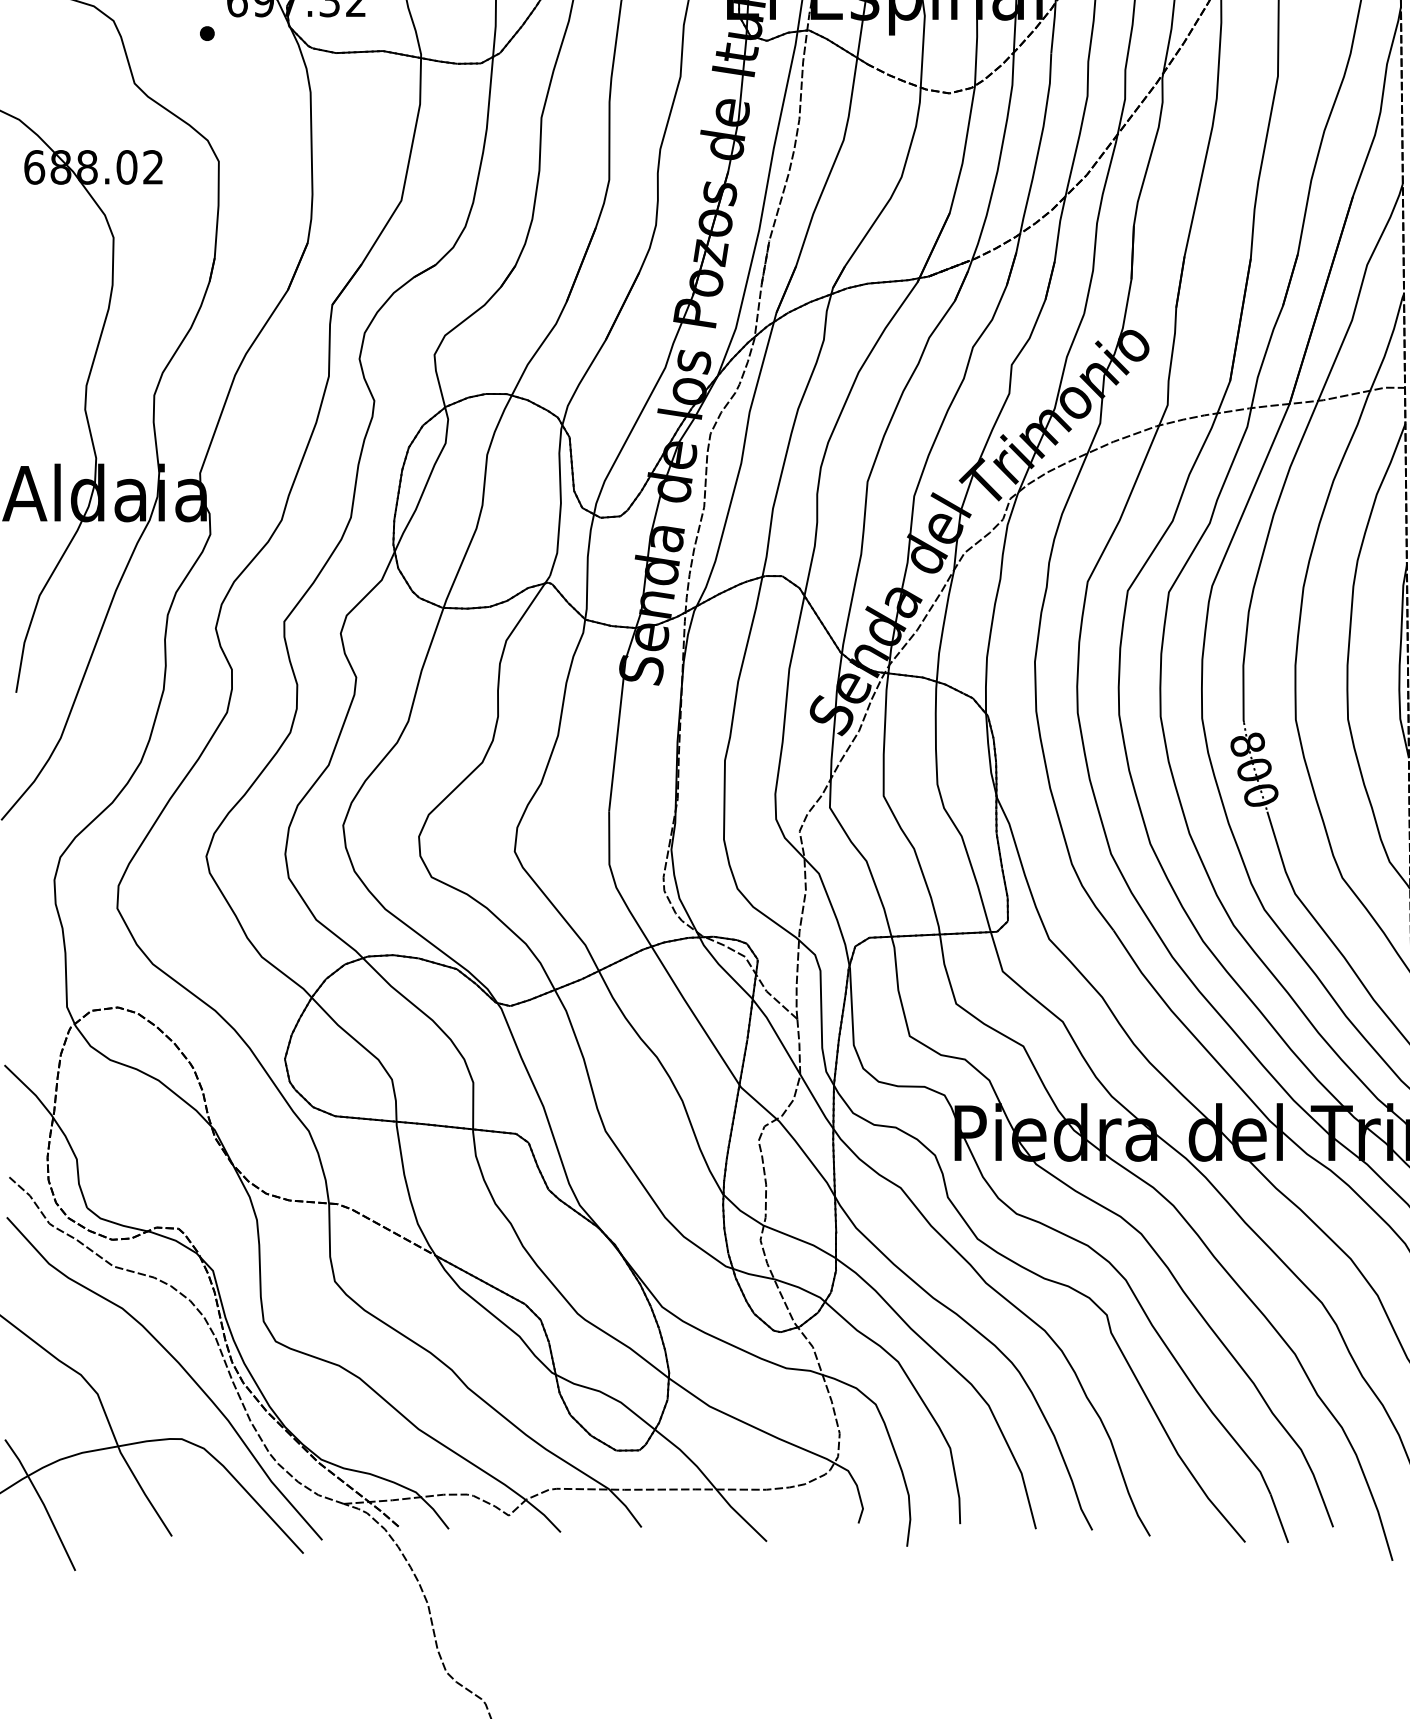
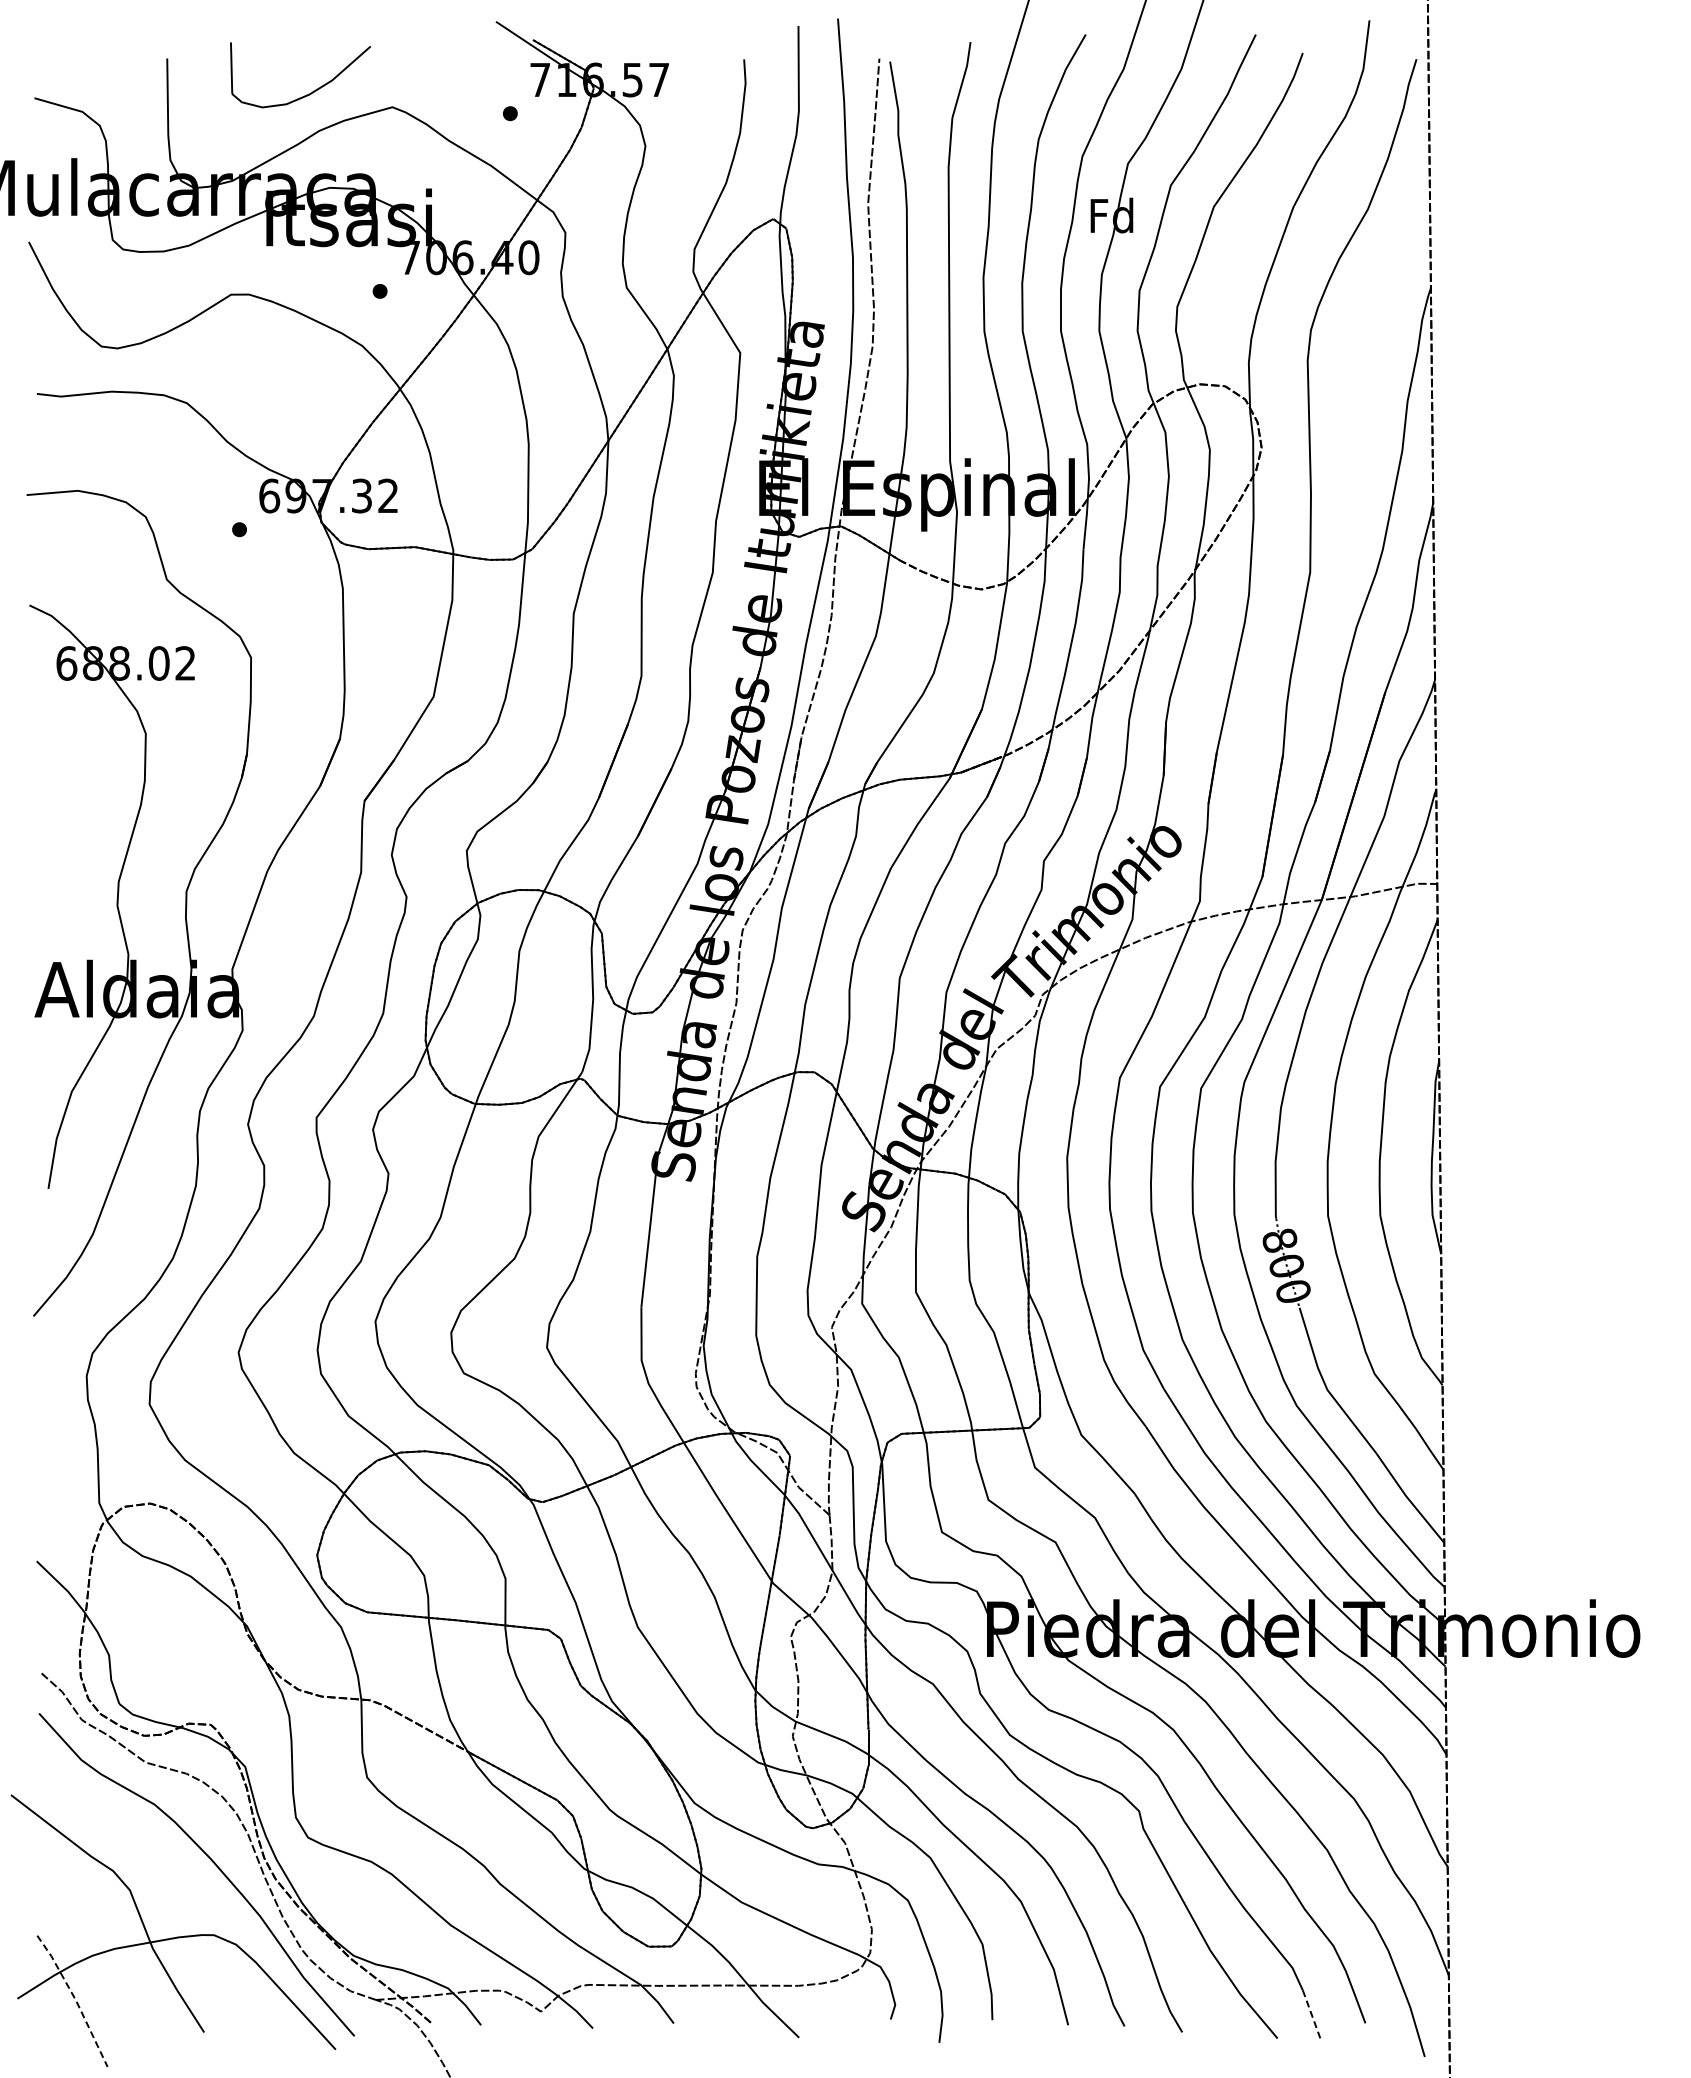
line: (43, 1504) -> (75, 2000), solid -> dashed
line: (1279, 1518) -> (1311, 2014), solid -> dashed

